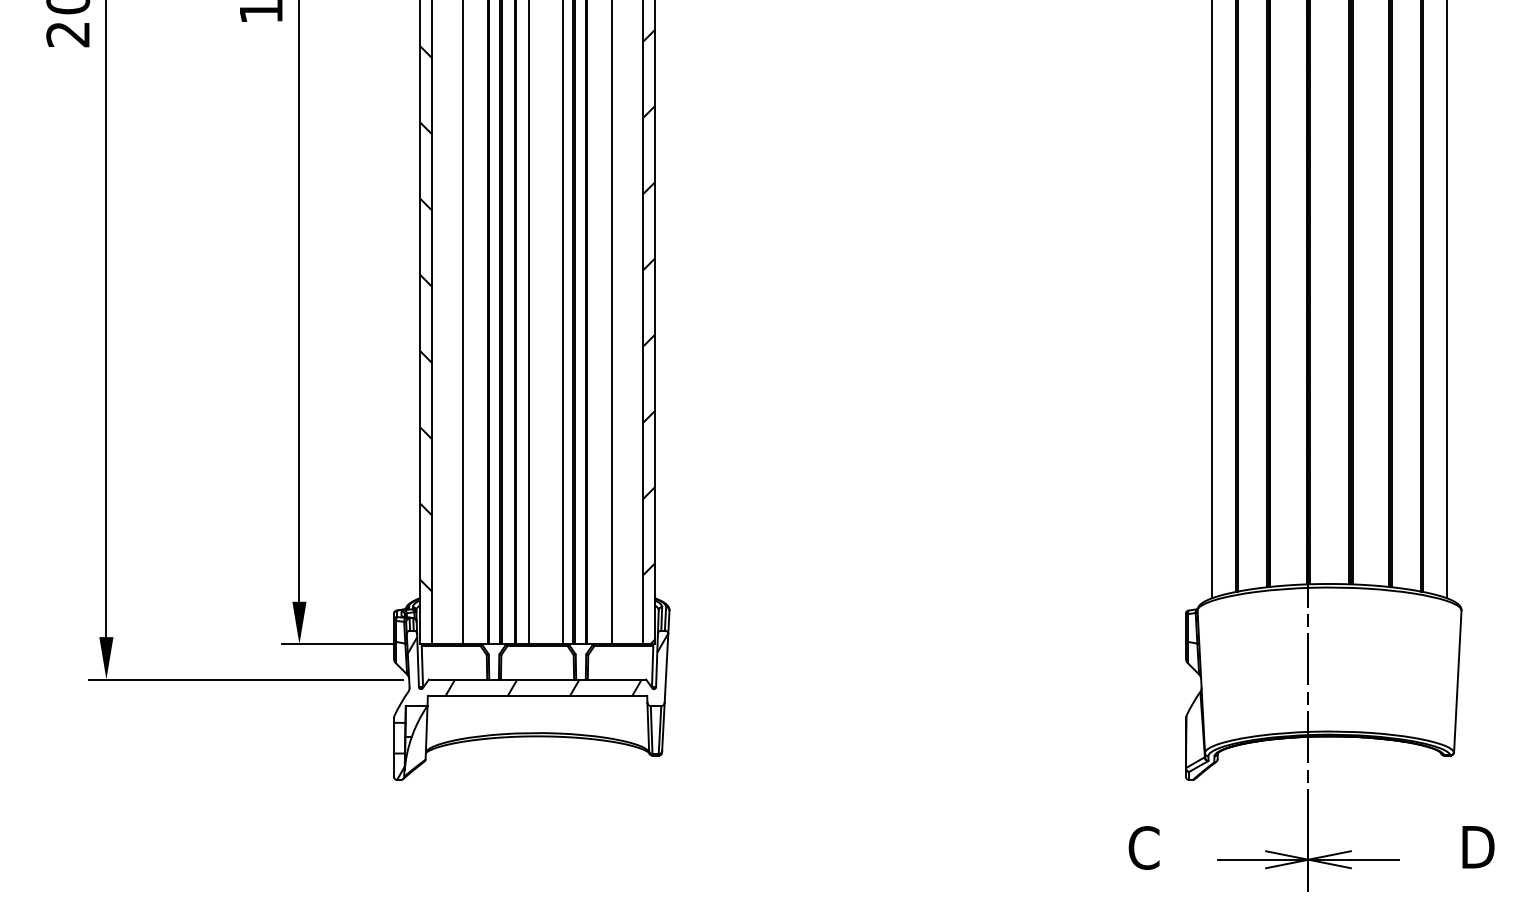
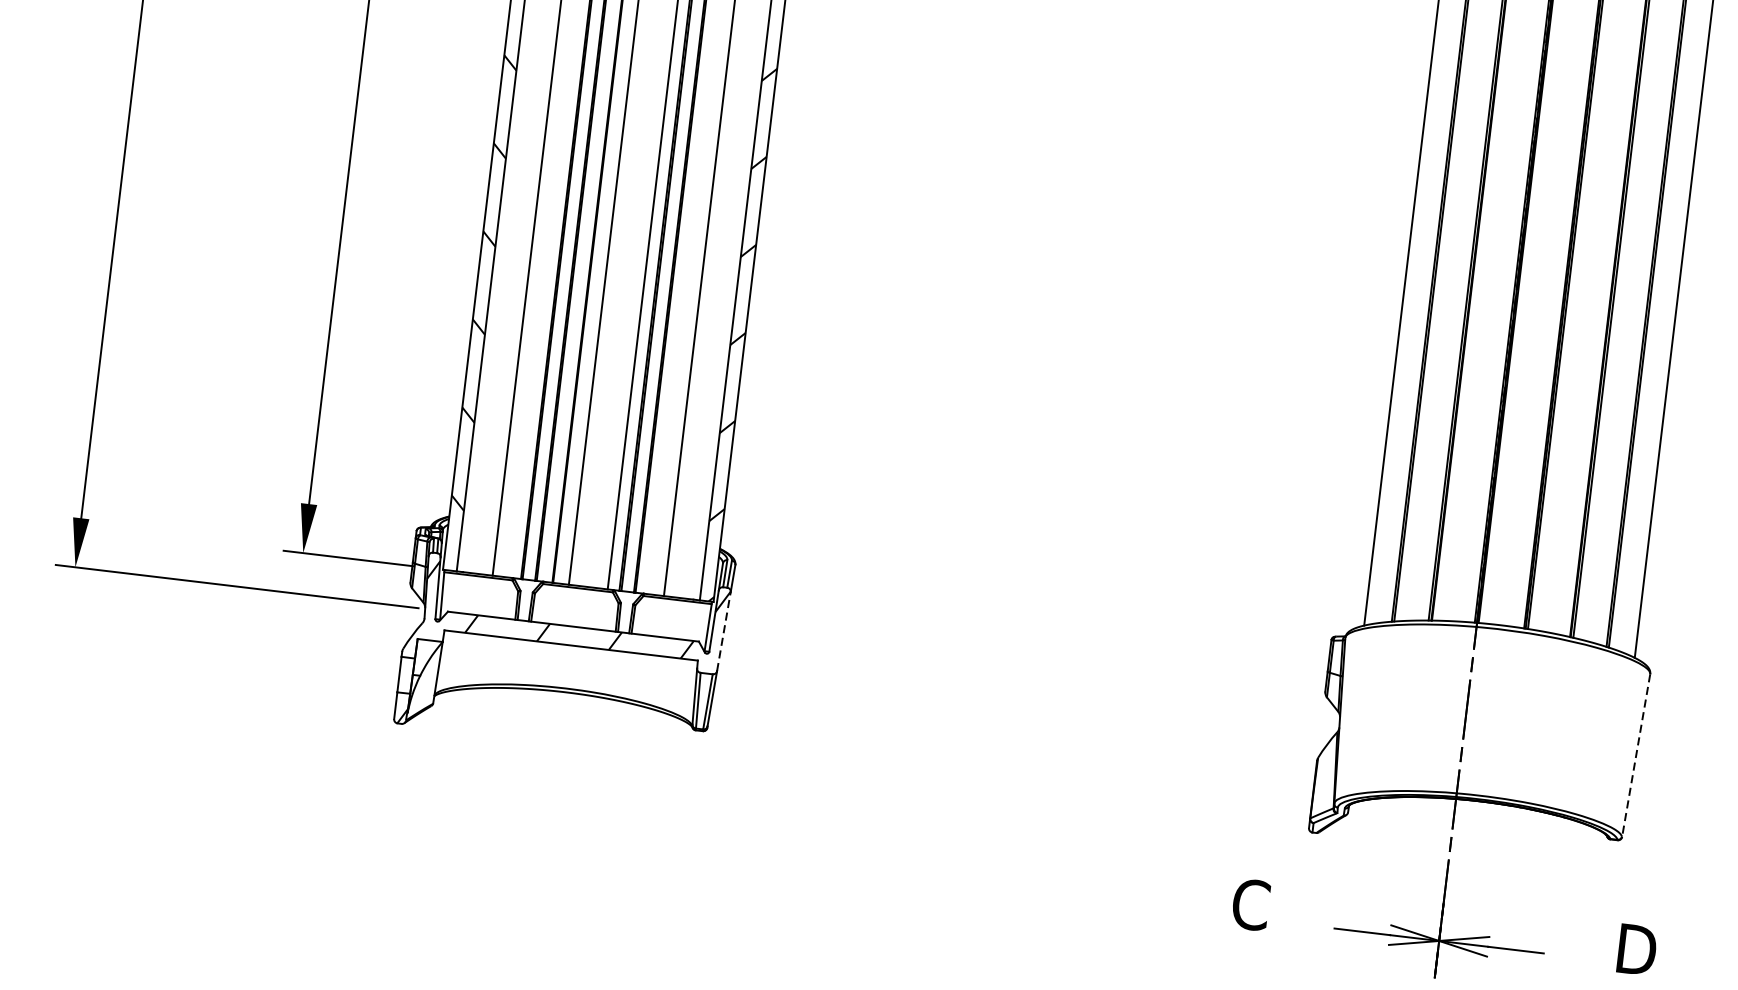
line: (666, 668) -> (723, 631), solid -> dashed
line: (1457, 681) -> (1635, 755), solid -> dashed

